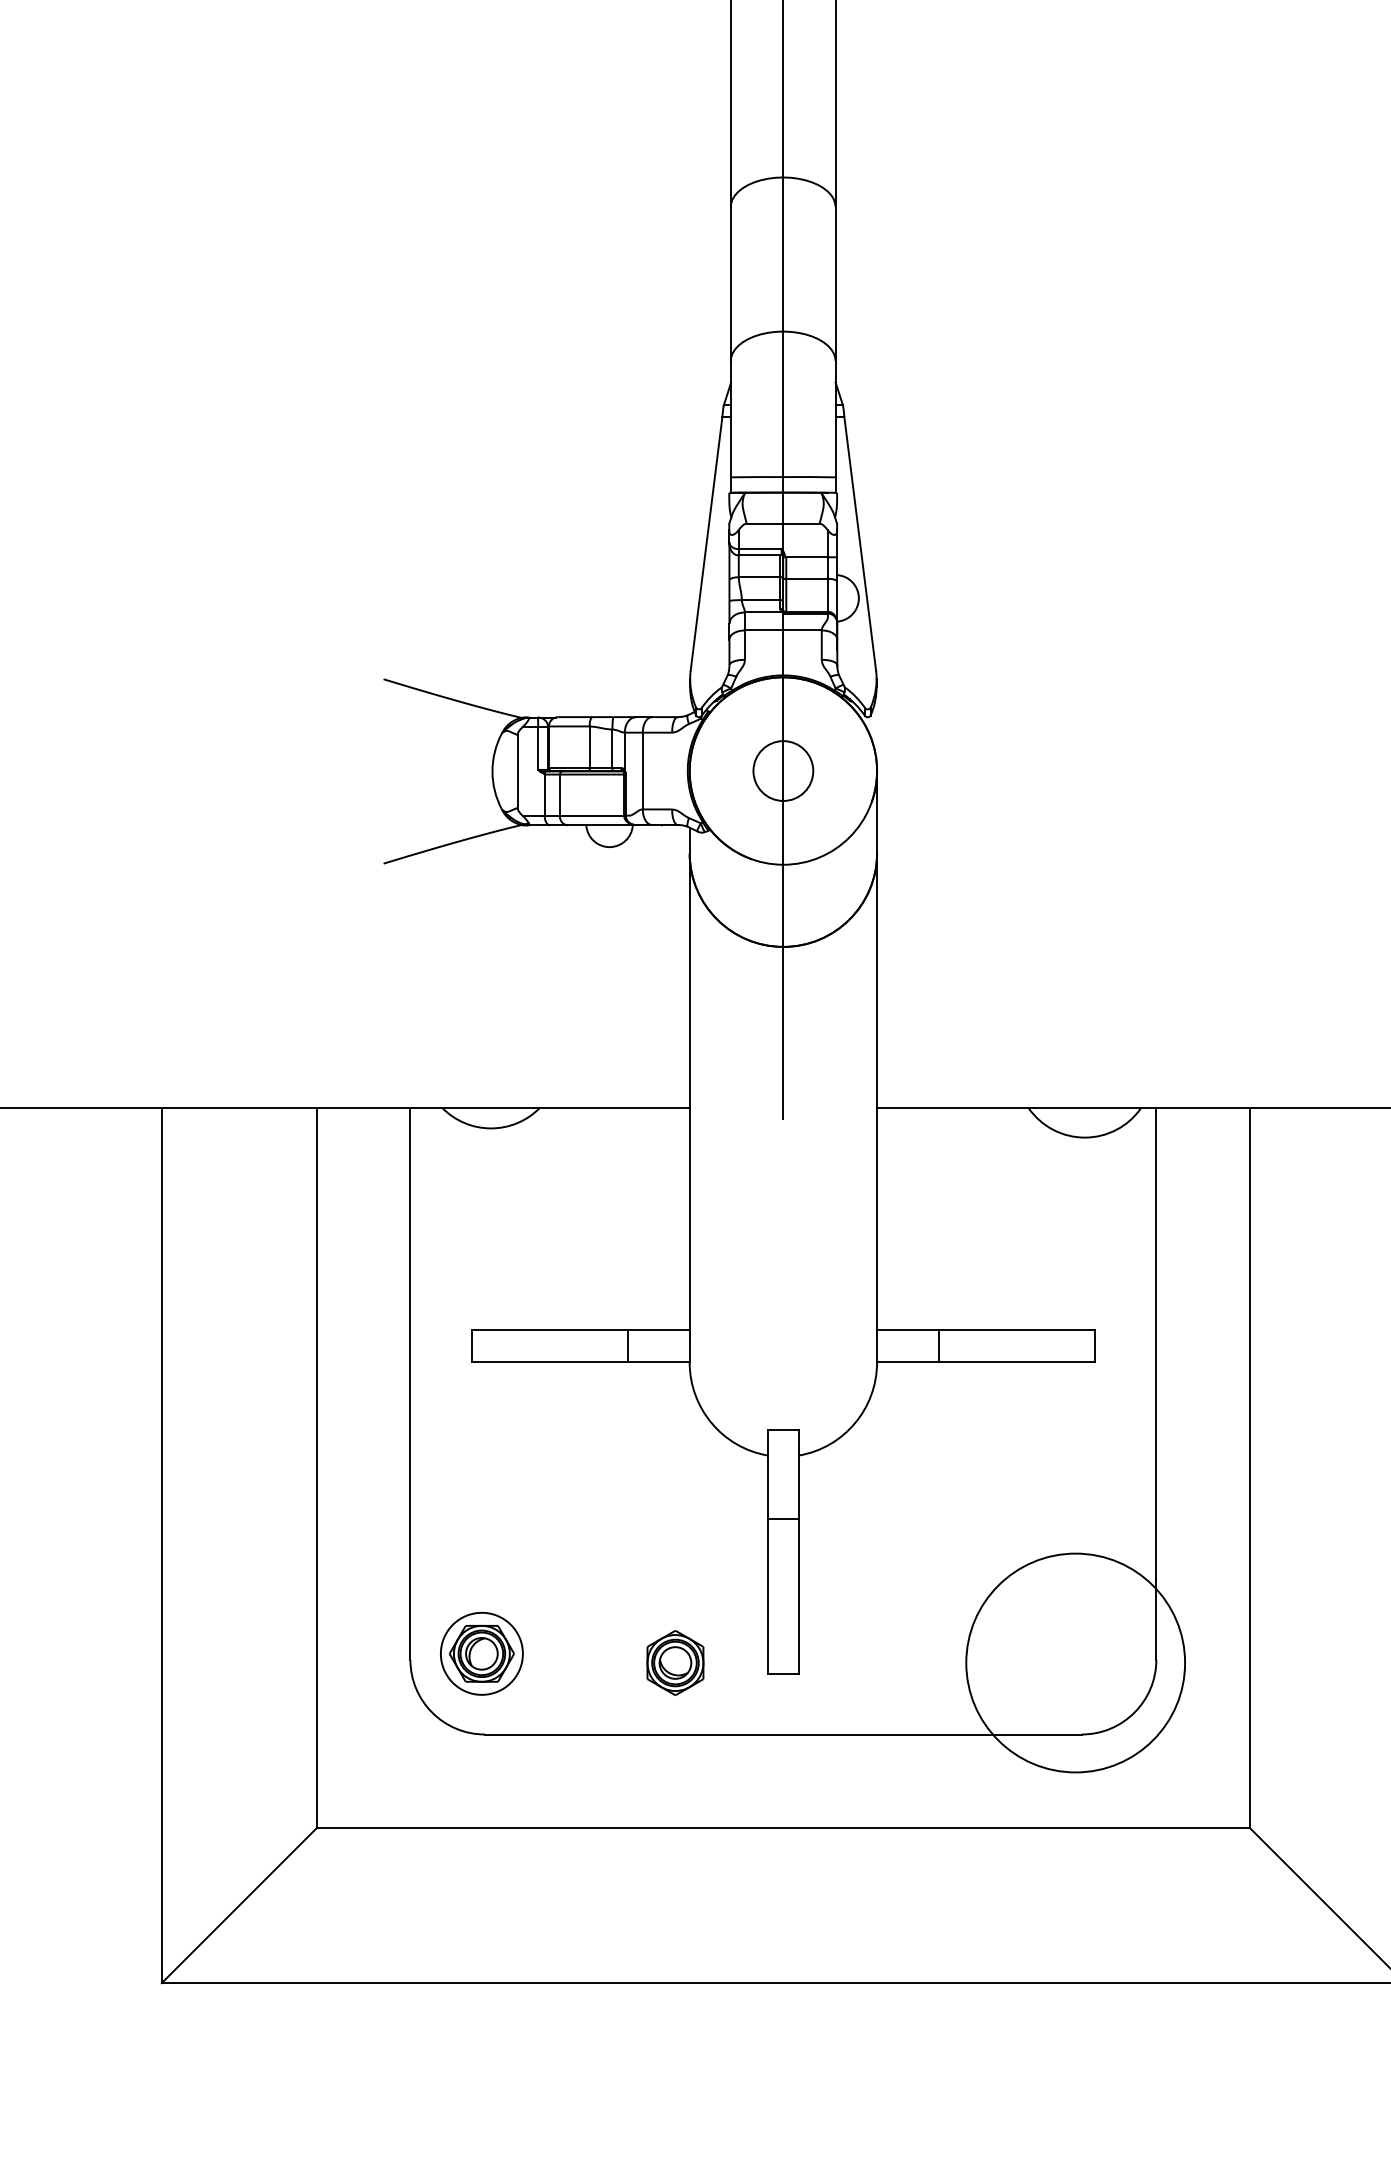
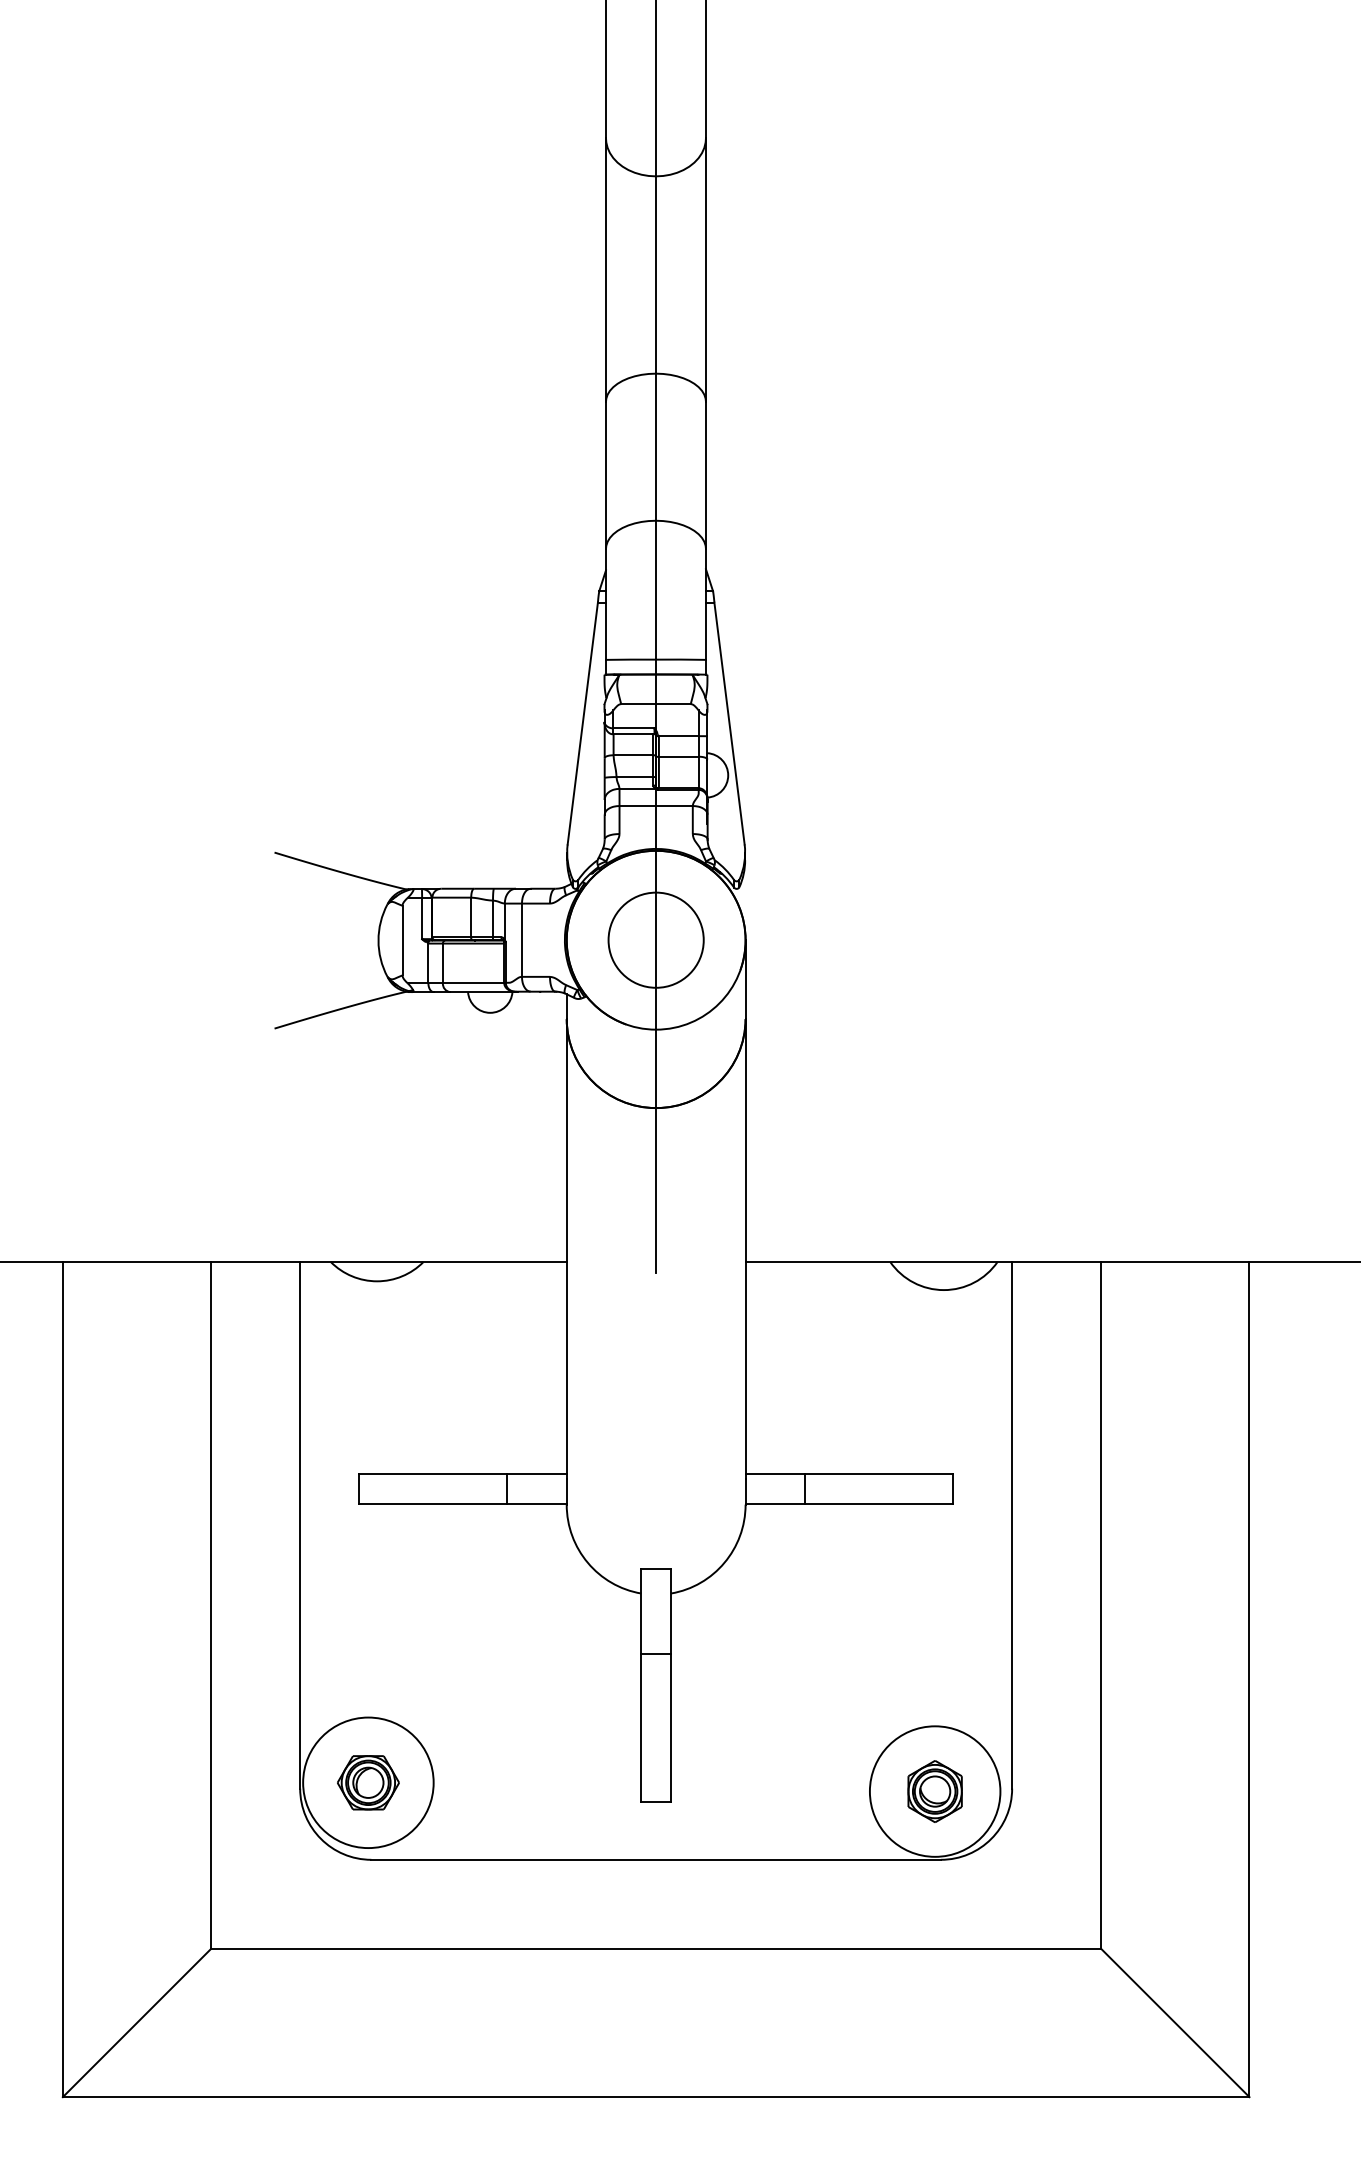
circle: (782, 770) -> (655, 939), size x1.67
circle: (481, 1653) -> (368, 1782), size x1.67
part: (674, 1662) -> (934, 1791), moved
circle: (1074, 1662) -> (934, 1791), size x0.62

